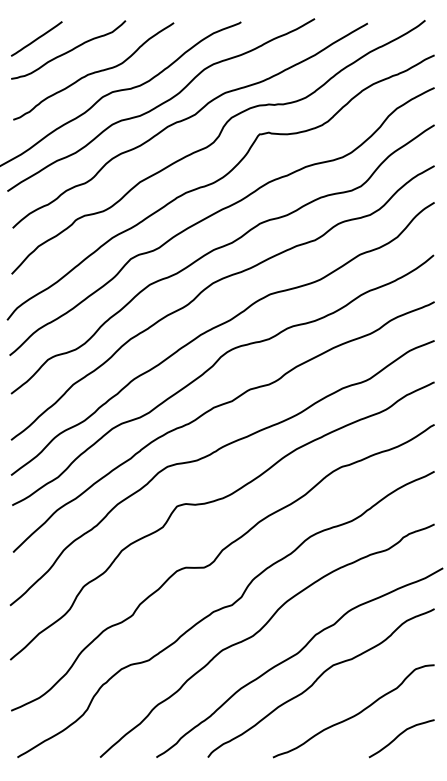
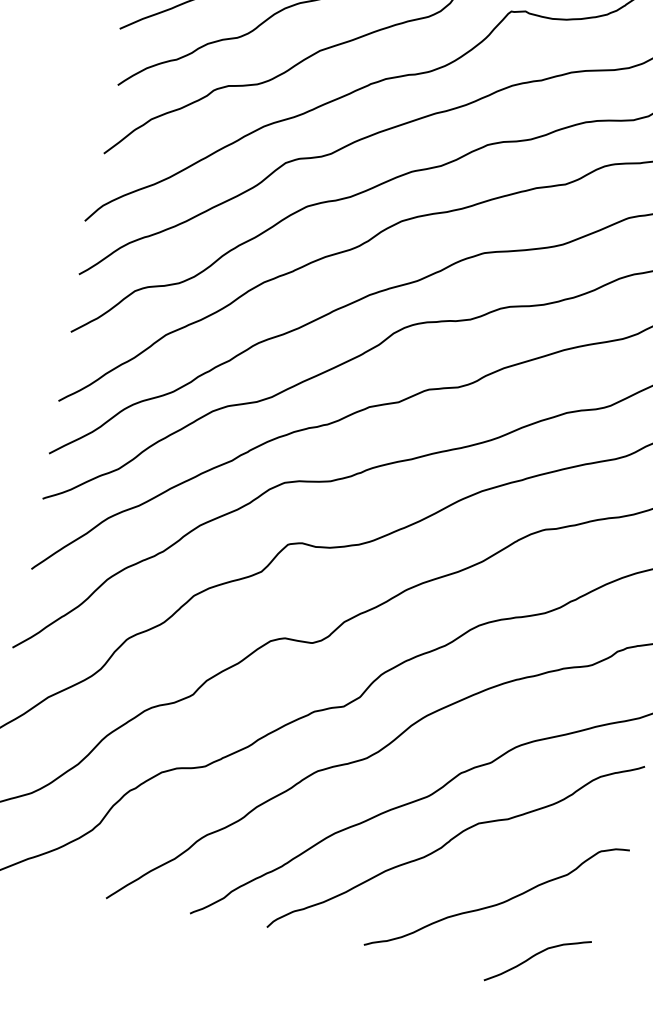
curve: (399, 736) -> (535, 957), moved

